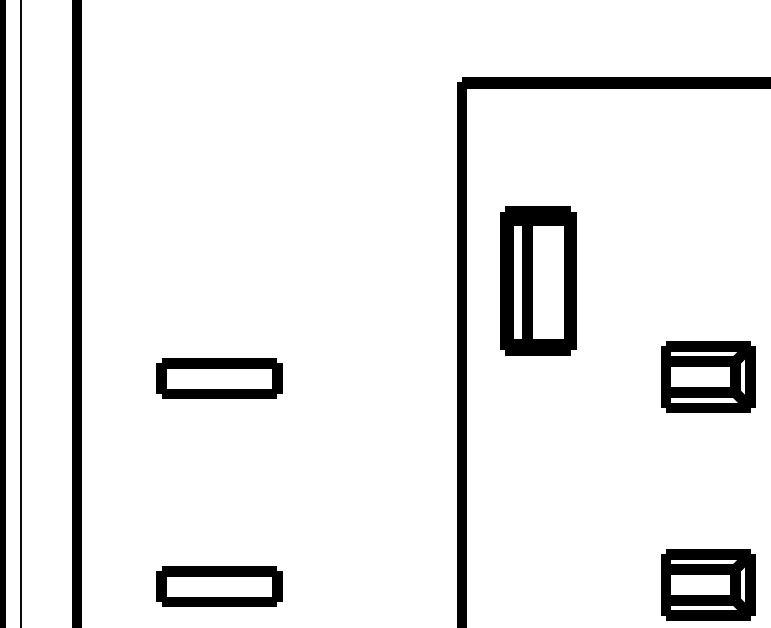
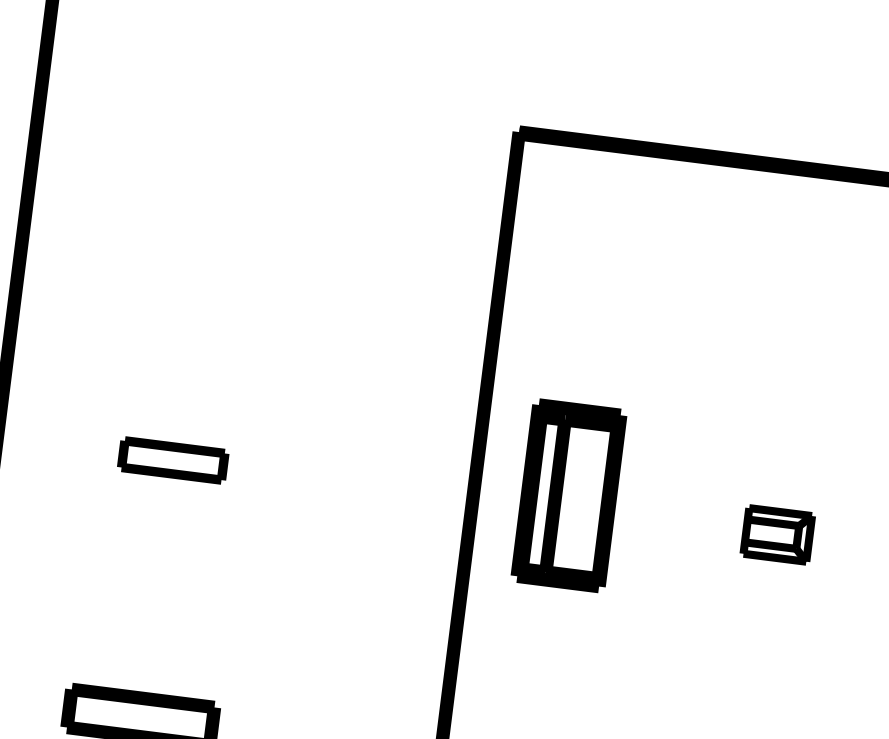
part: (538, 280) -> (569, 495), moved
part: (708, 376) -> (778, 534), size x0.6
part: (219, 378) -> (173, 460), size x0.7

